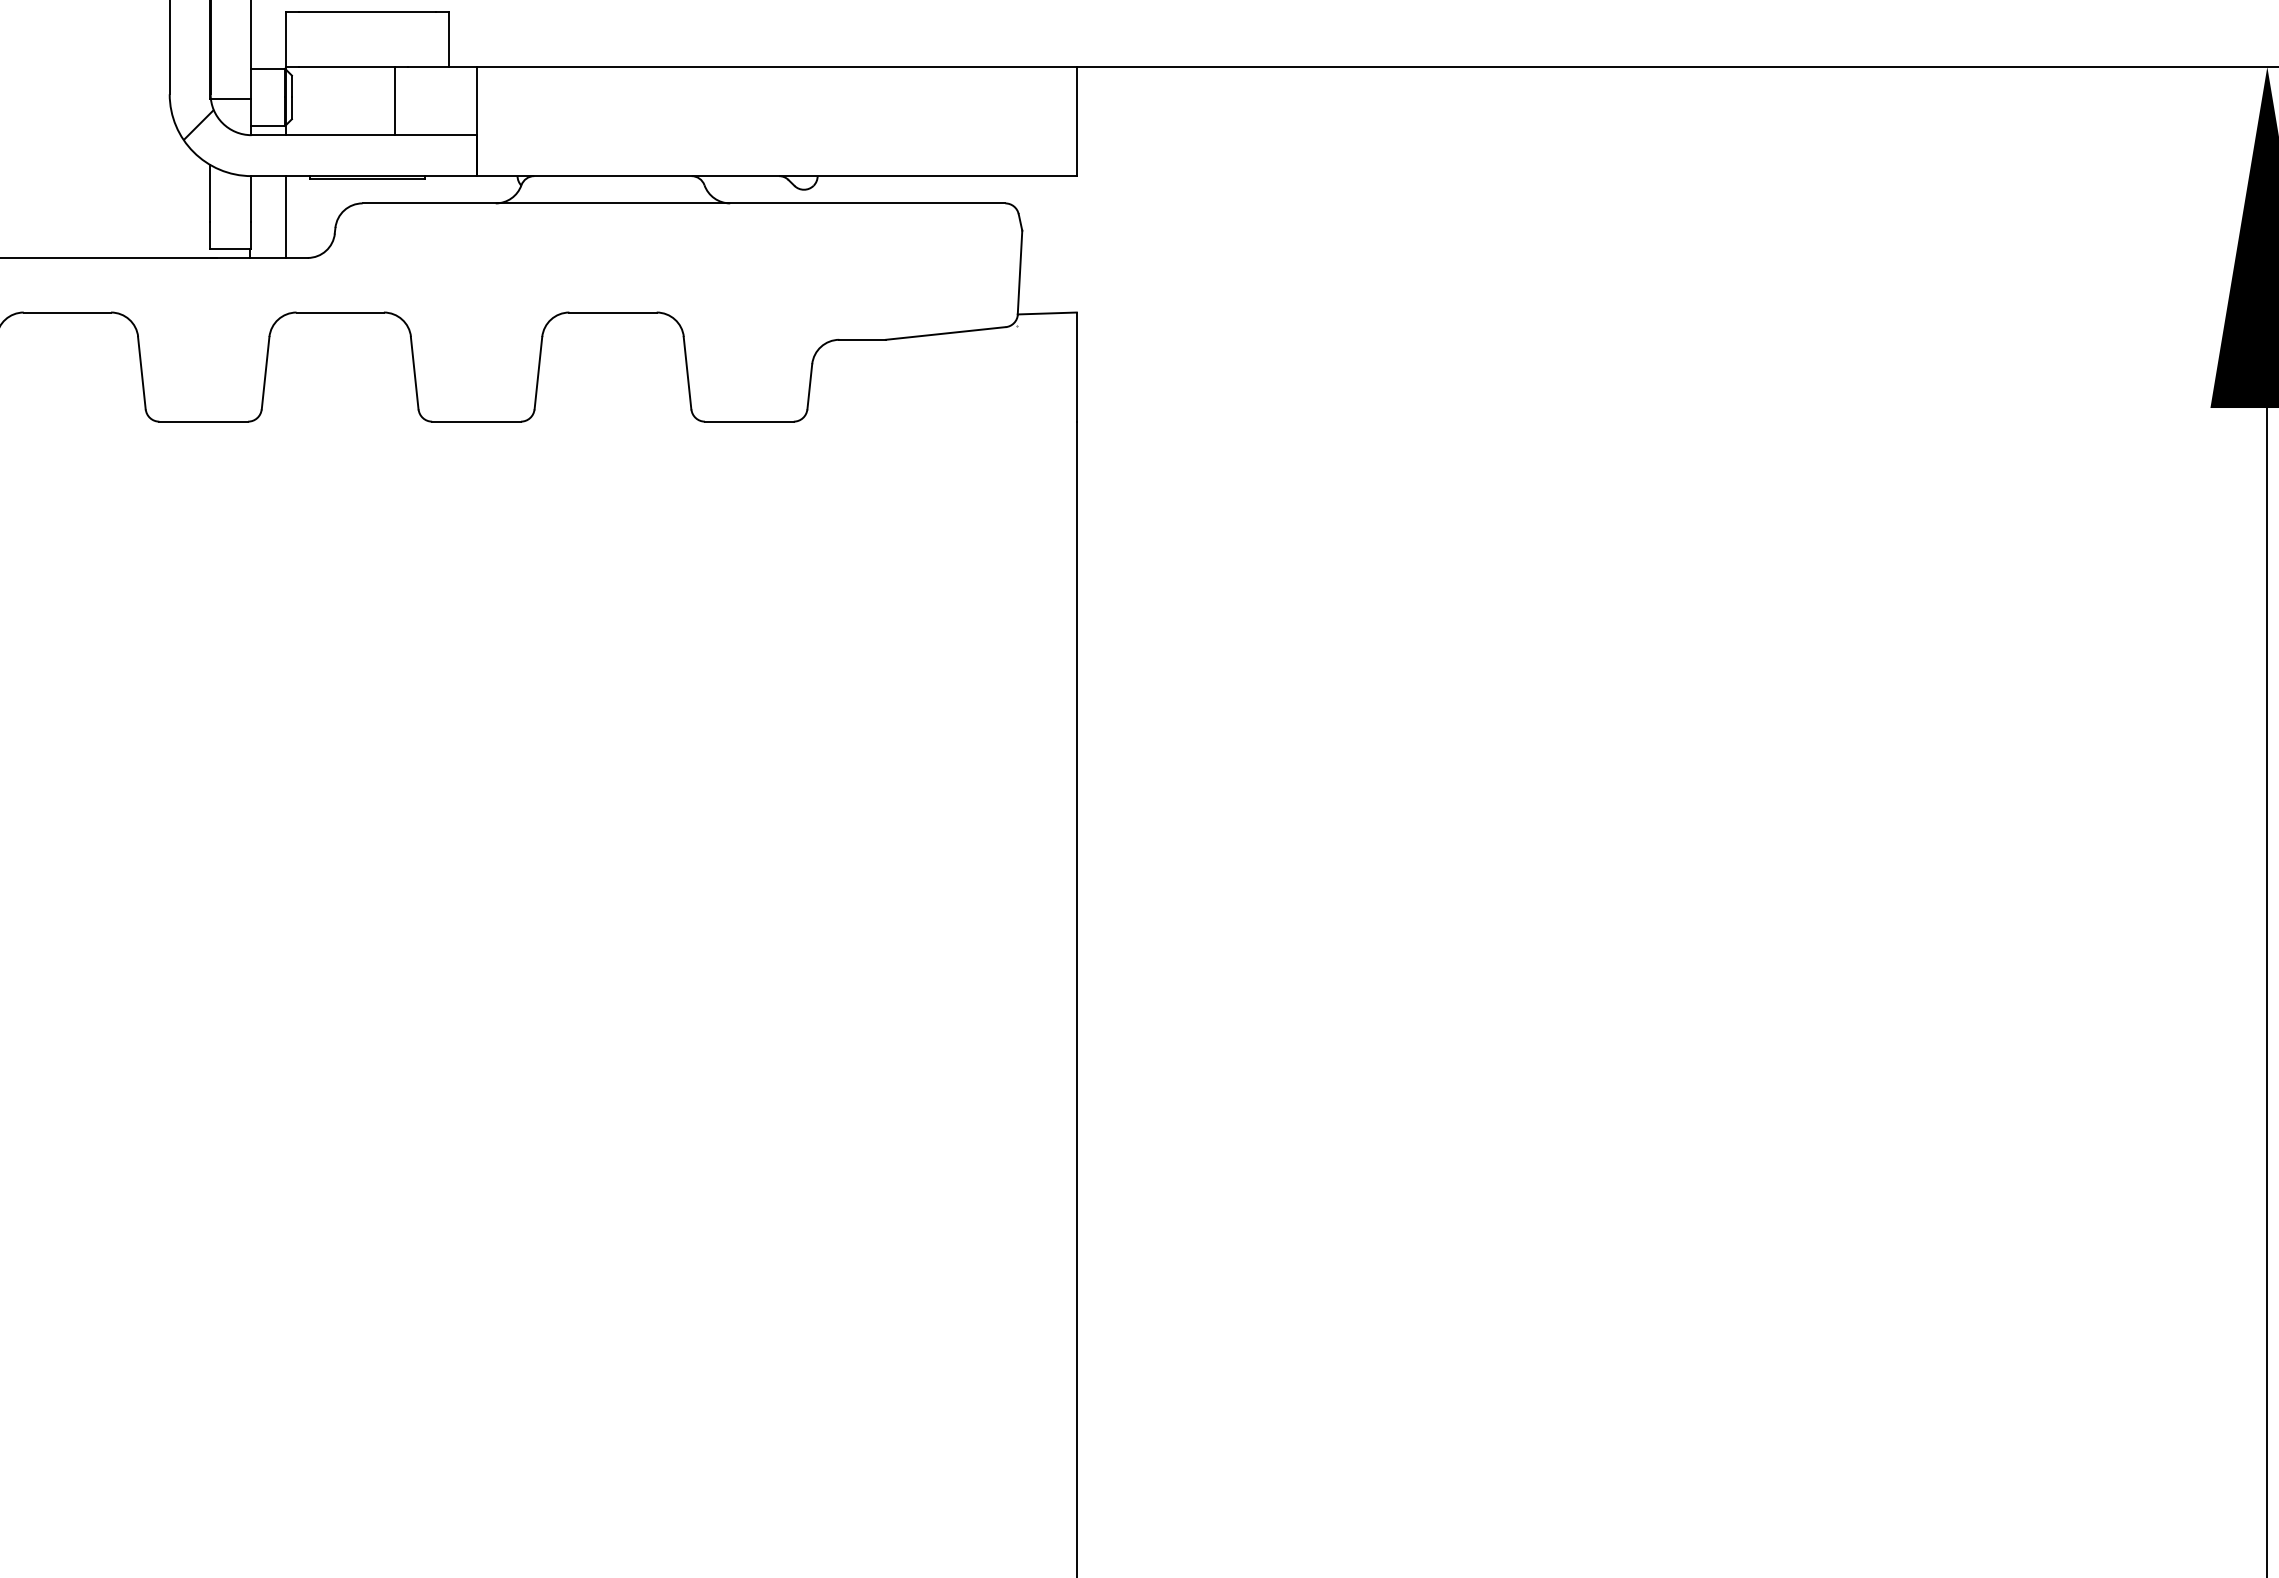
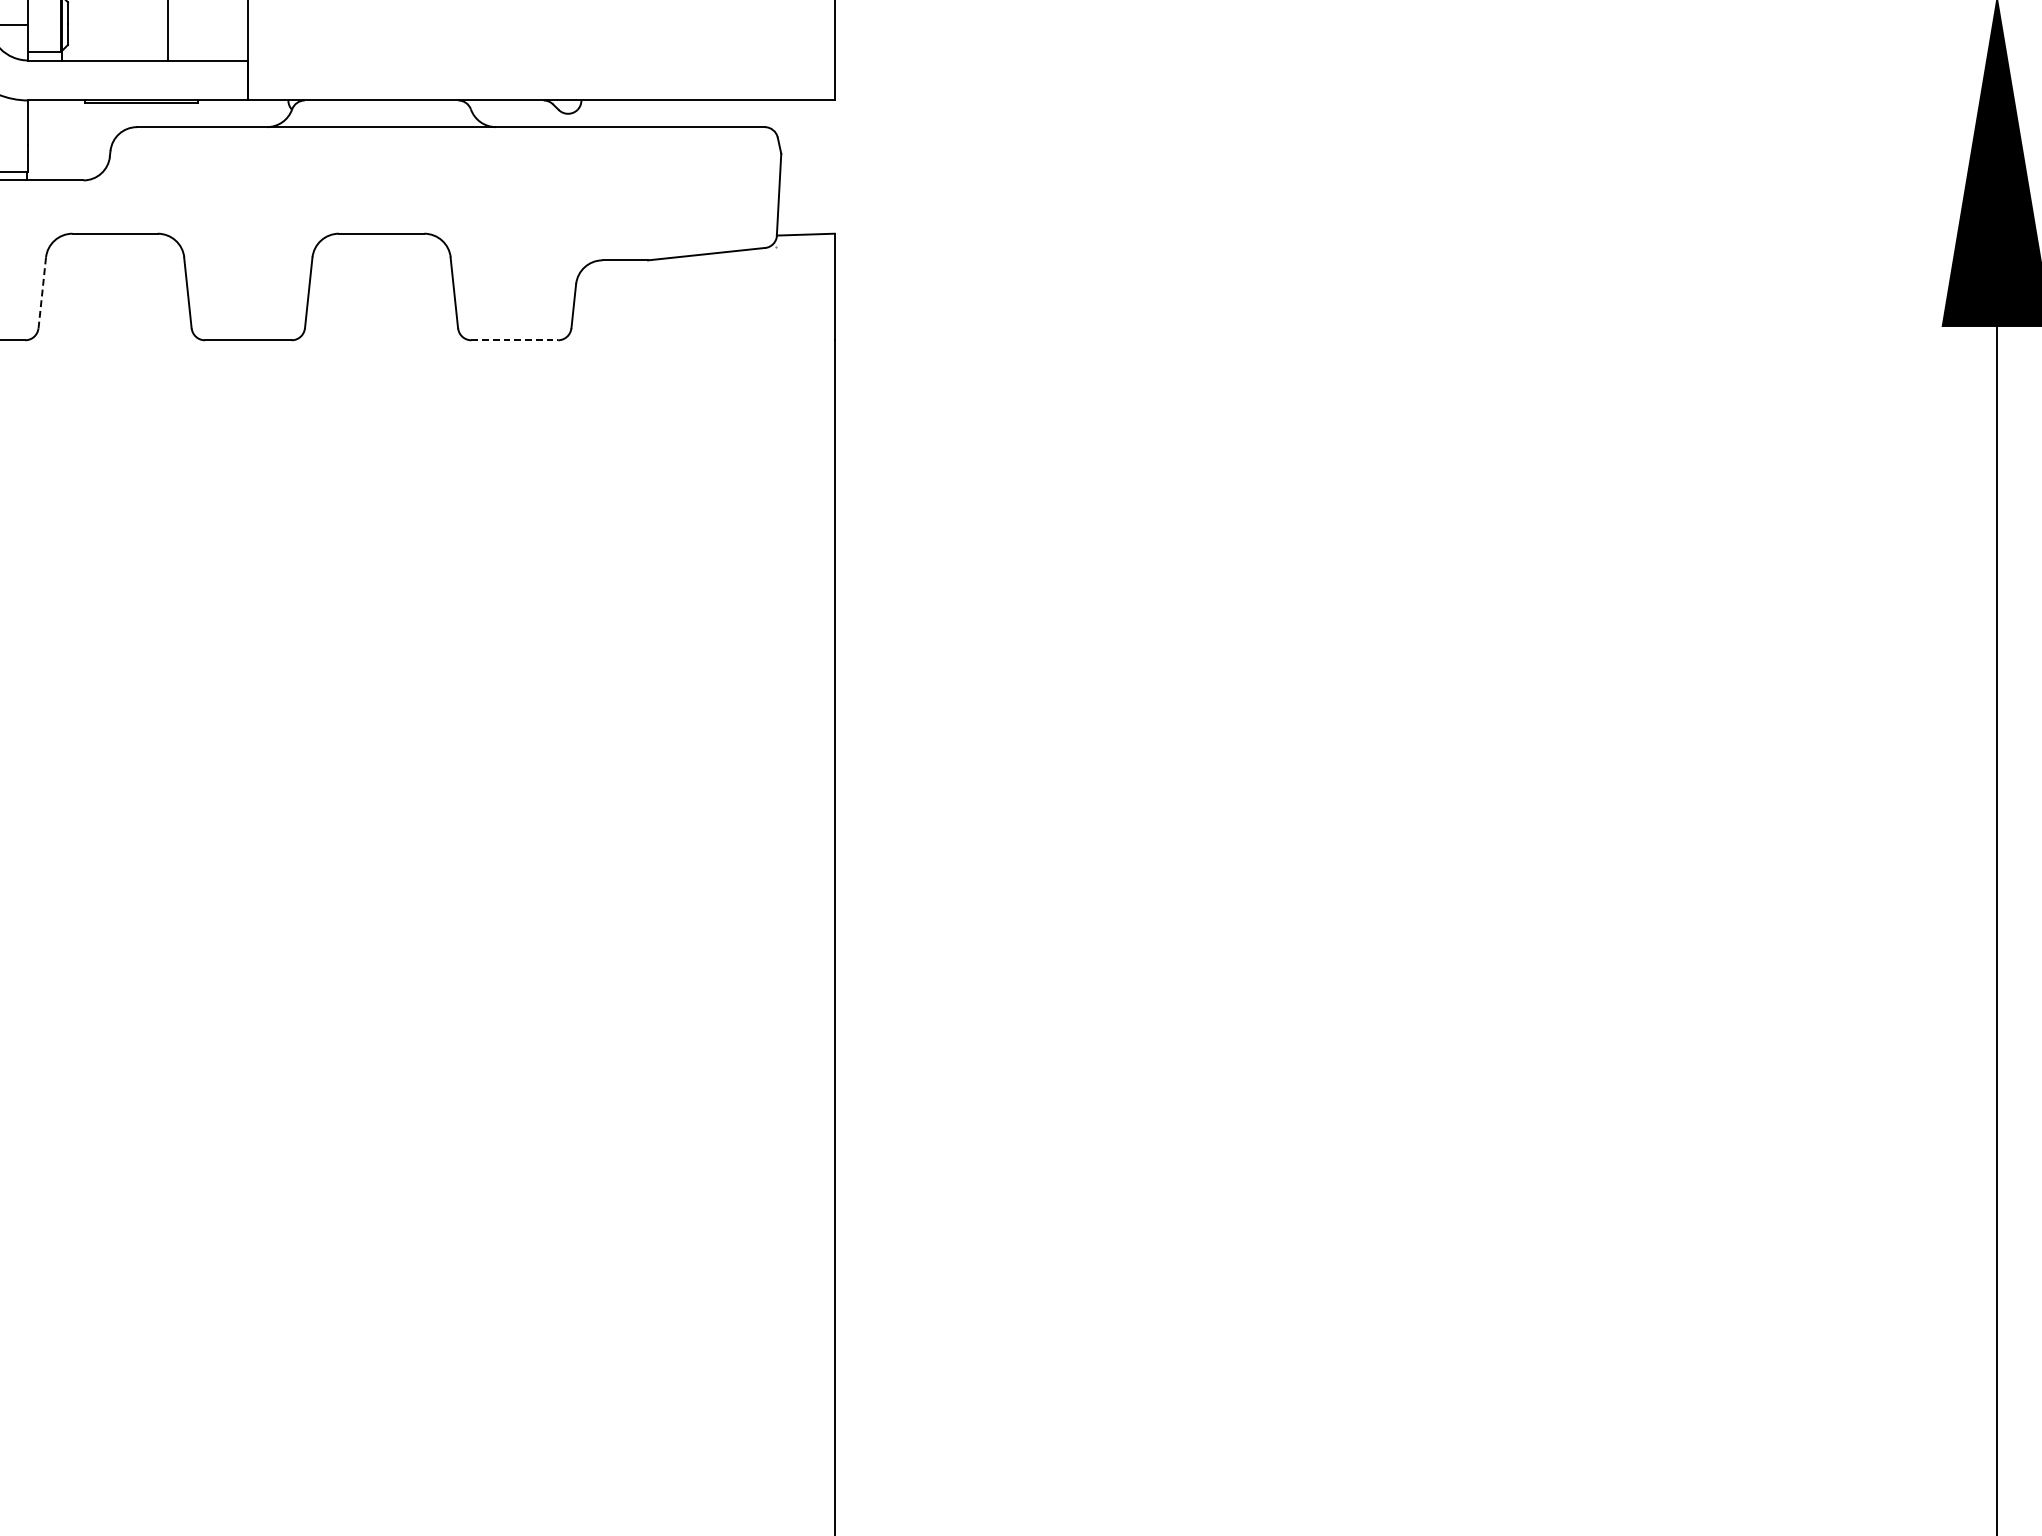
line: (285, 216) -> (61, 139), removed
line: (265, 373) -> (42, 293), solid -> dashed
line: (749, 421) -> (514, 340), solid -> dashed

